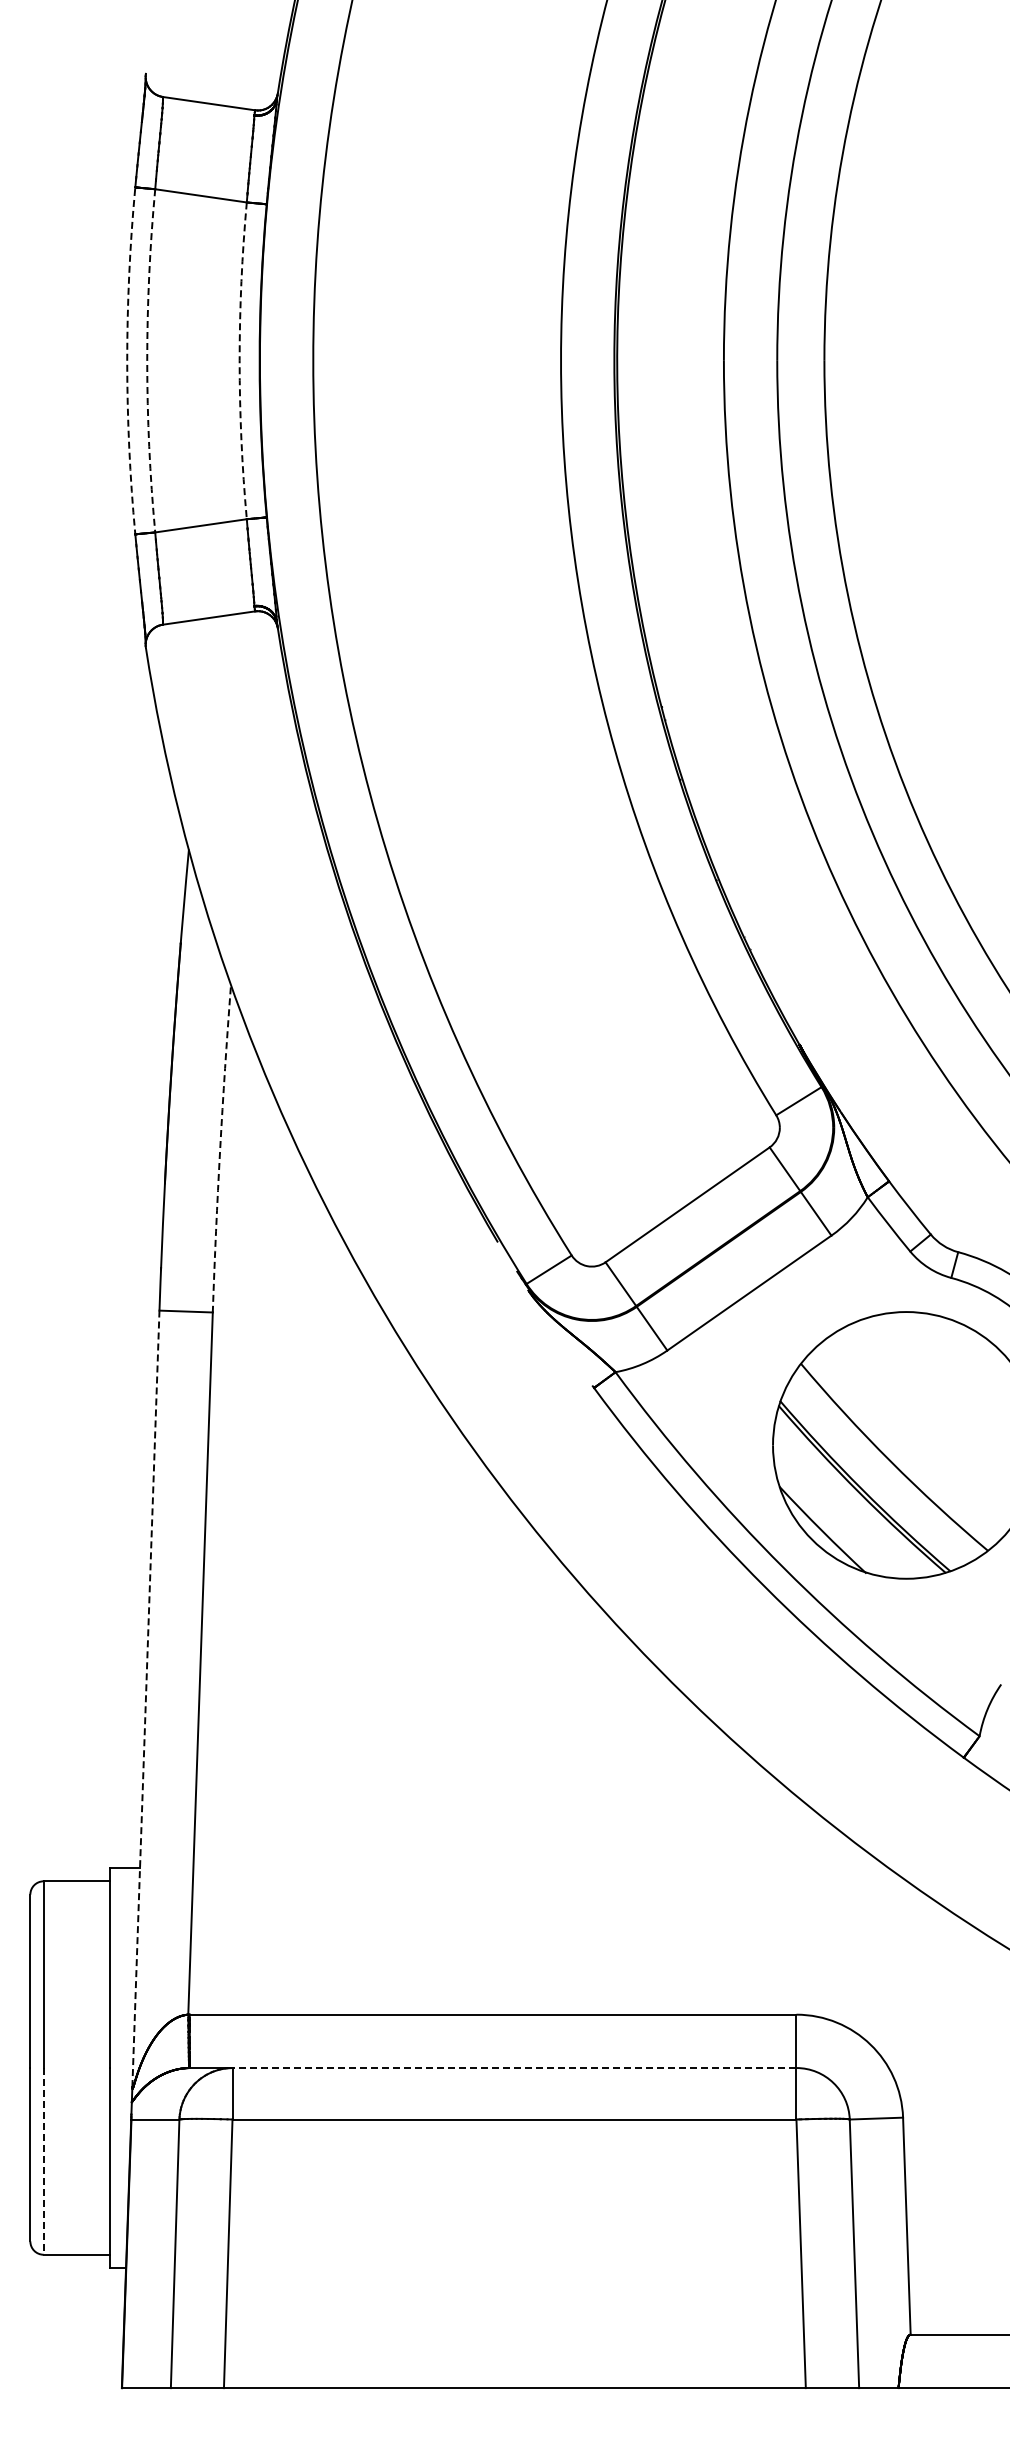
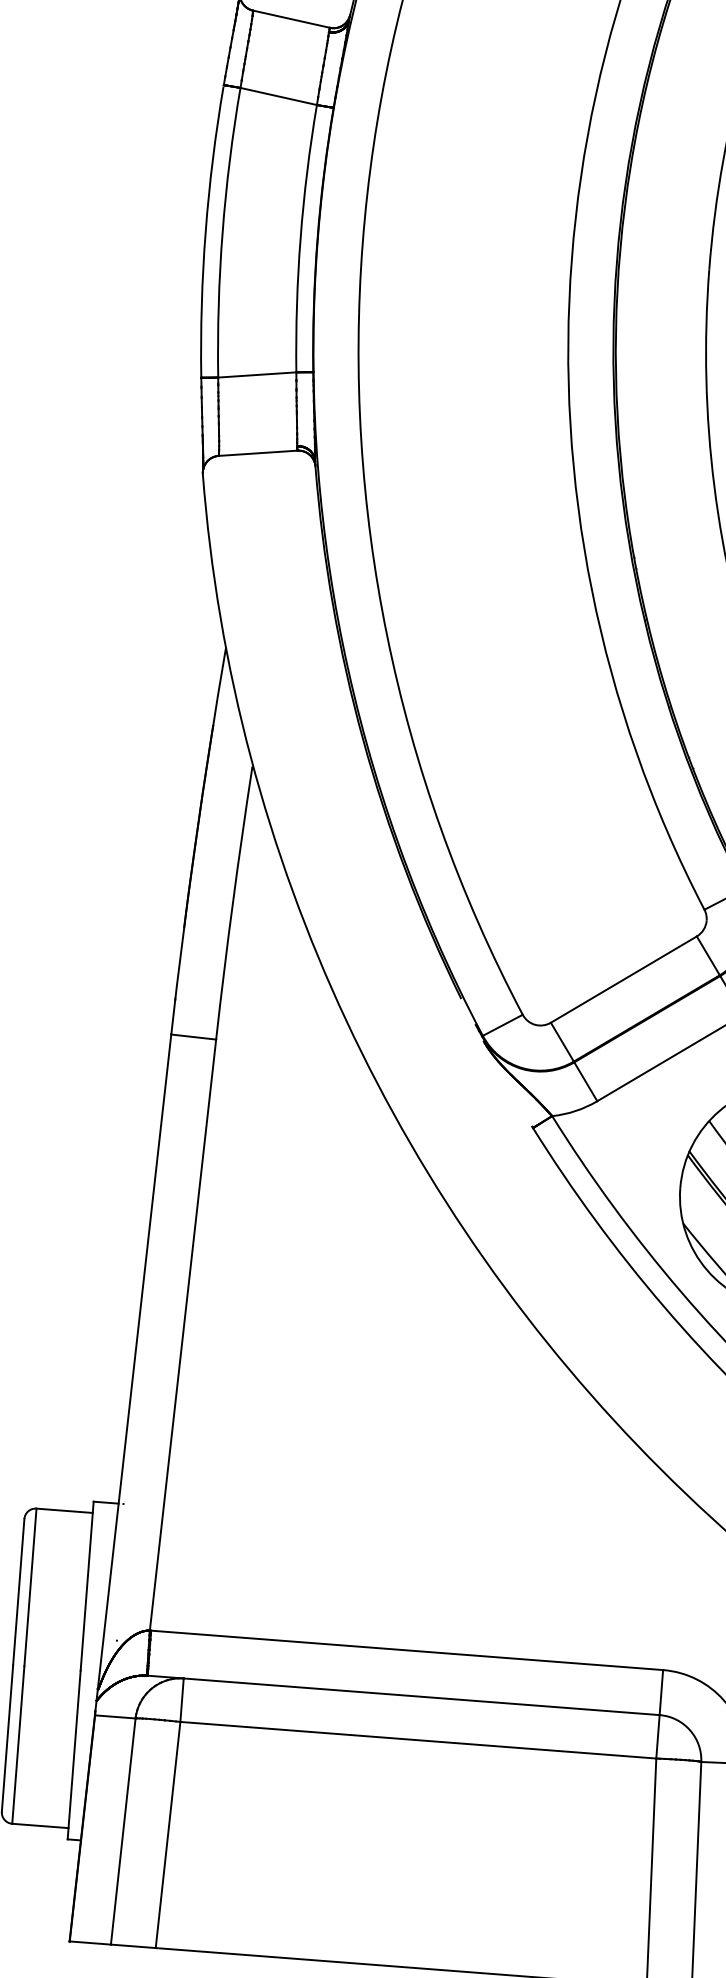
arc: (147, 360) -> (222, 231), dashed -> solid
arc: (239, 360) -> (300, 237), dashed -> solid
arc: (127, 361) -> (205, 231), dashed -> solid
arc: (220, 1149) -> (233, 902), dashed -> solid
line: (145, 1698) -> (134, 1360), dashed -> solid
line: (514, 2068) -> (421, 1697), dashed -> solid
line: (43, 2161) -> (18, 1745), dashed -> solid

